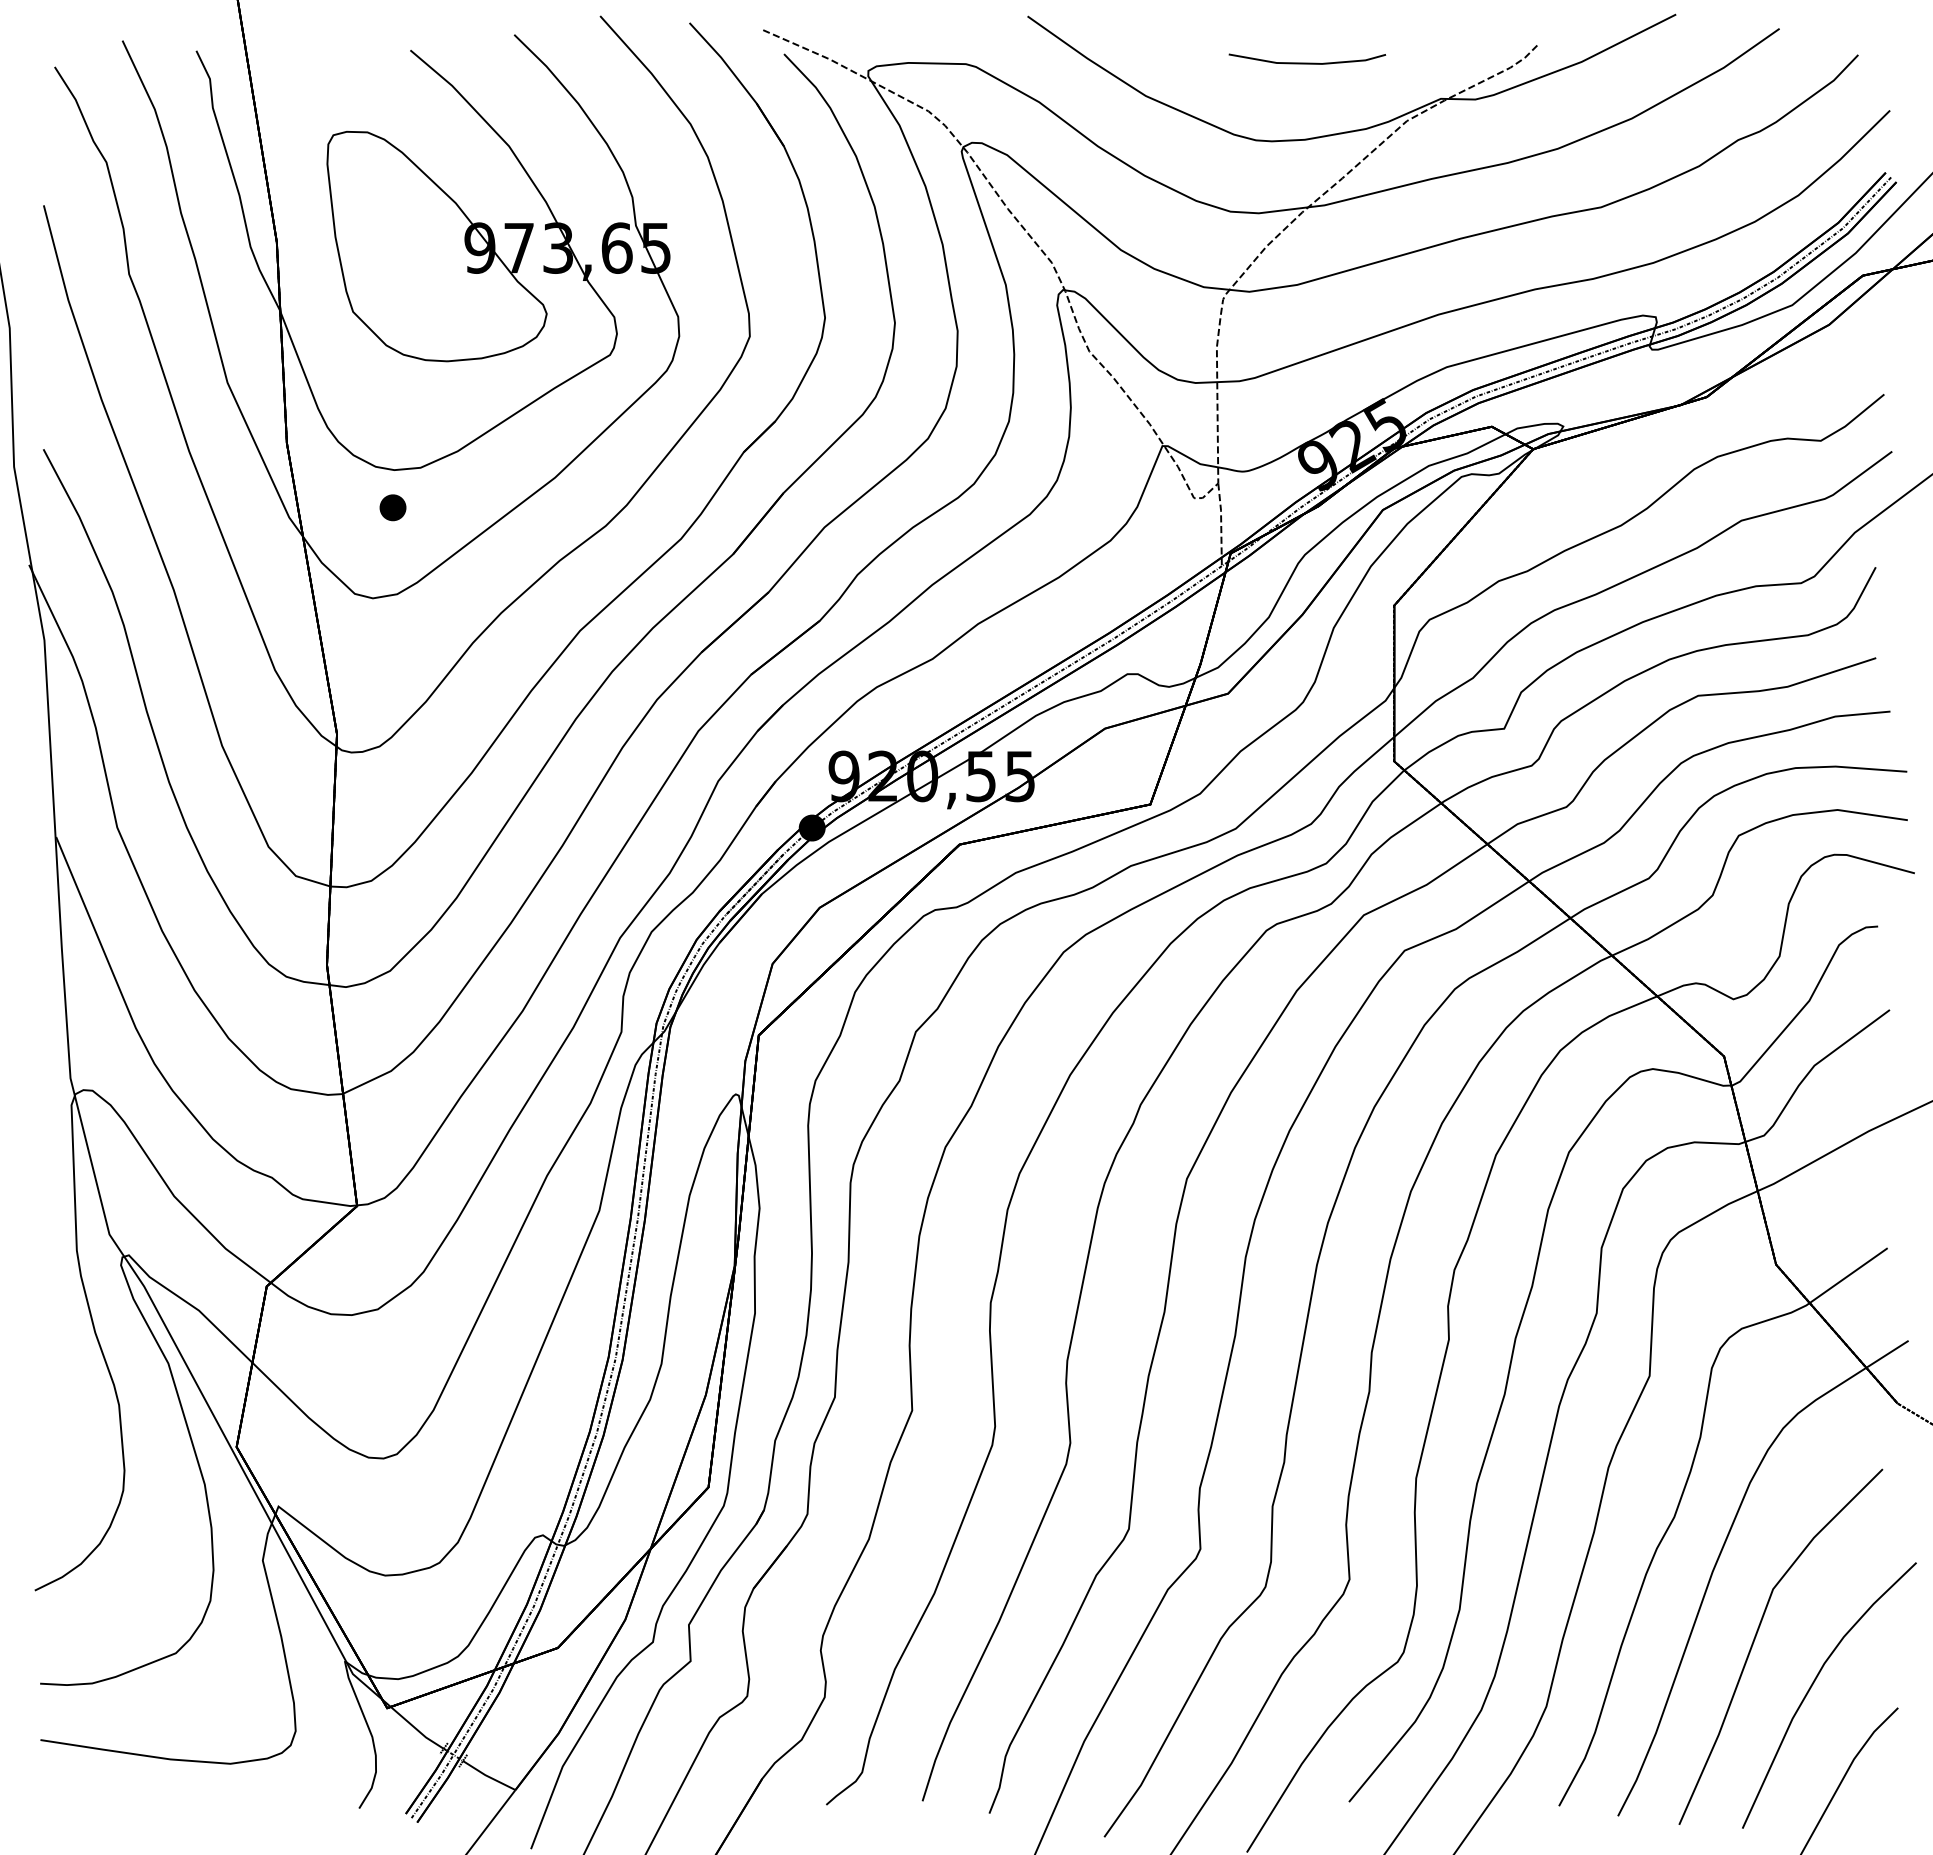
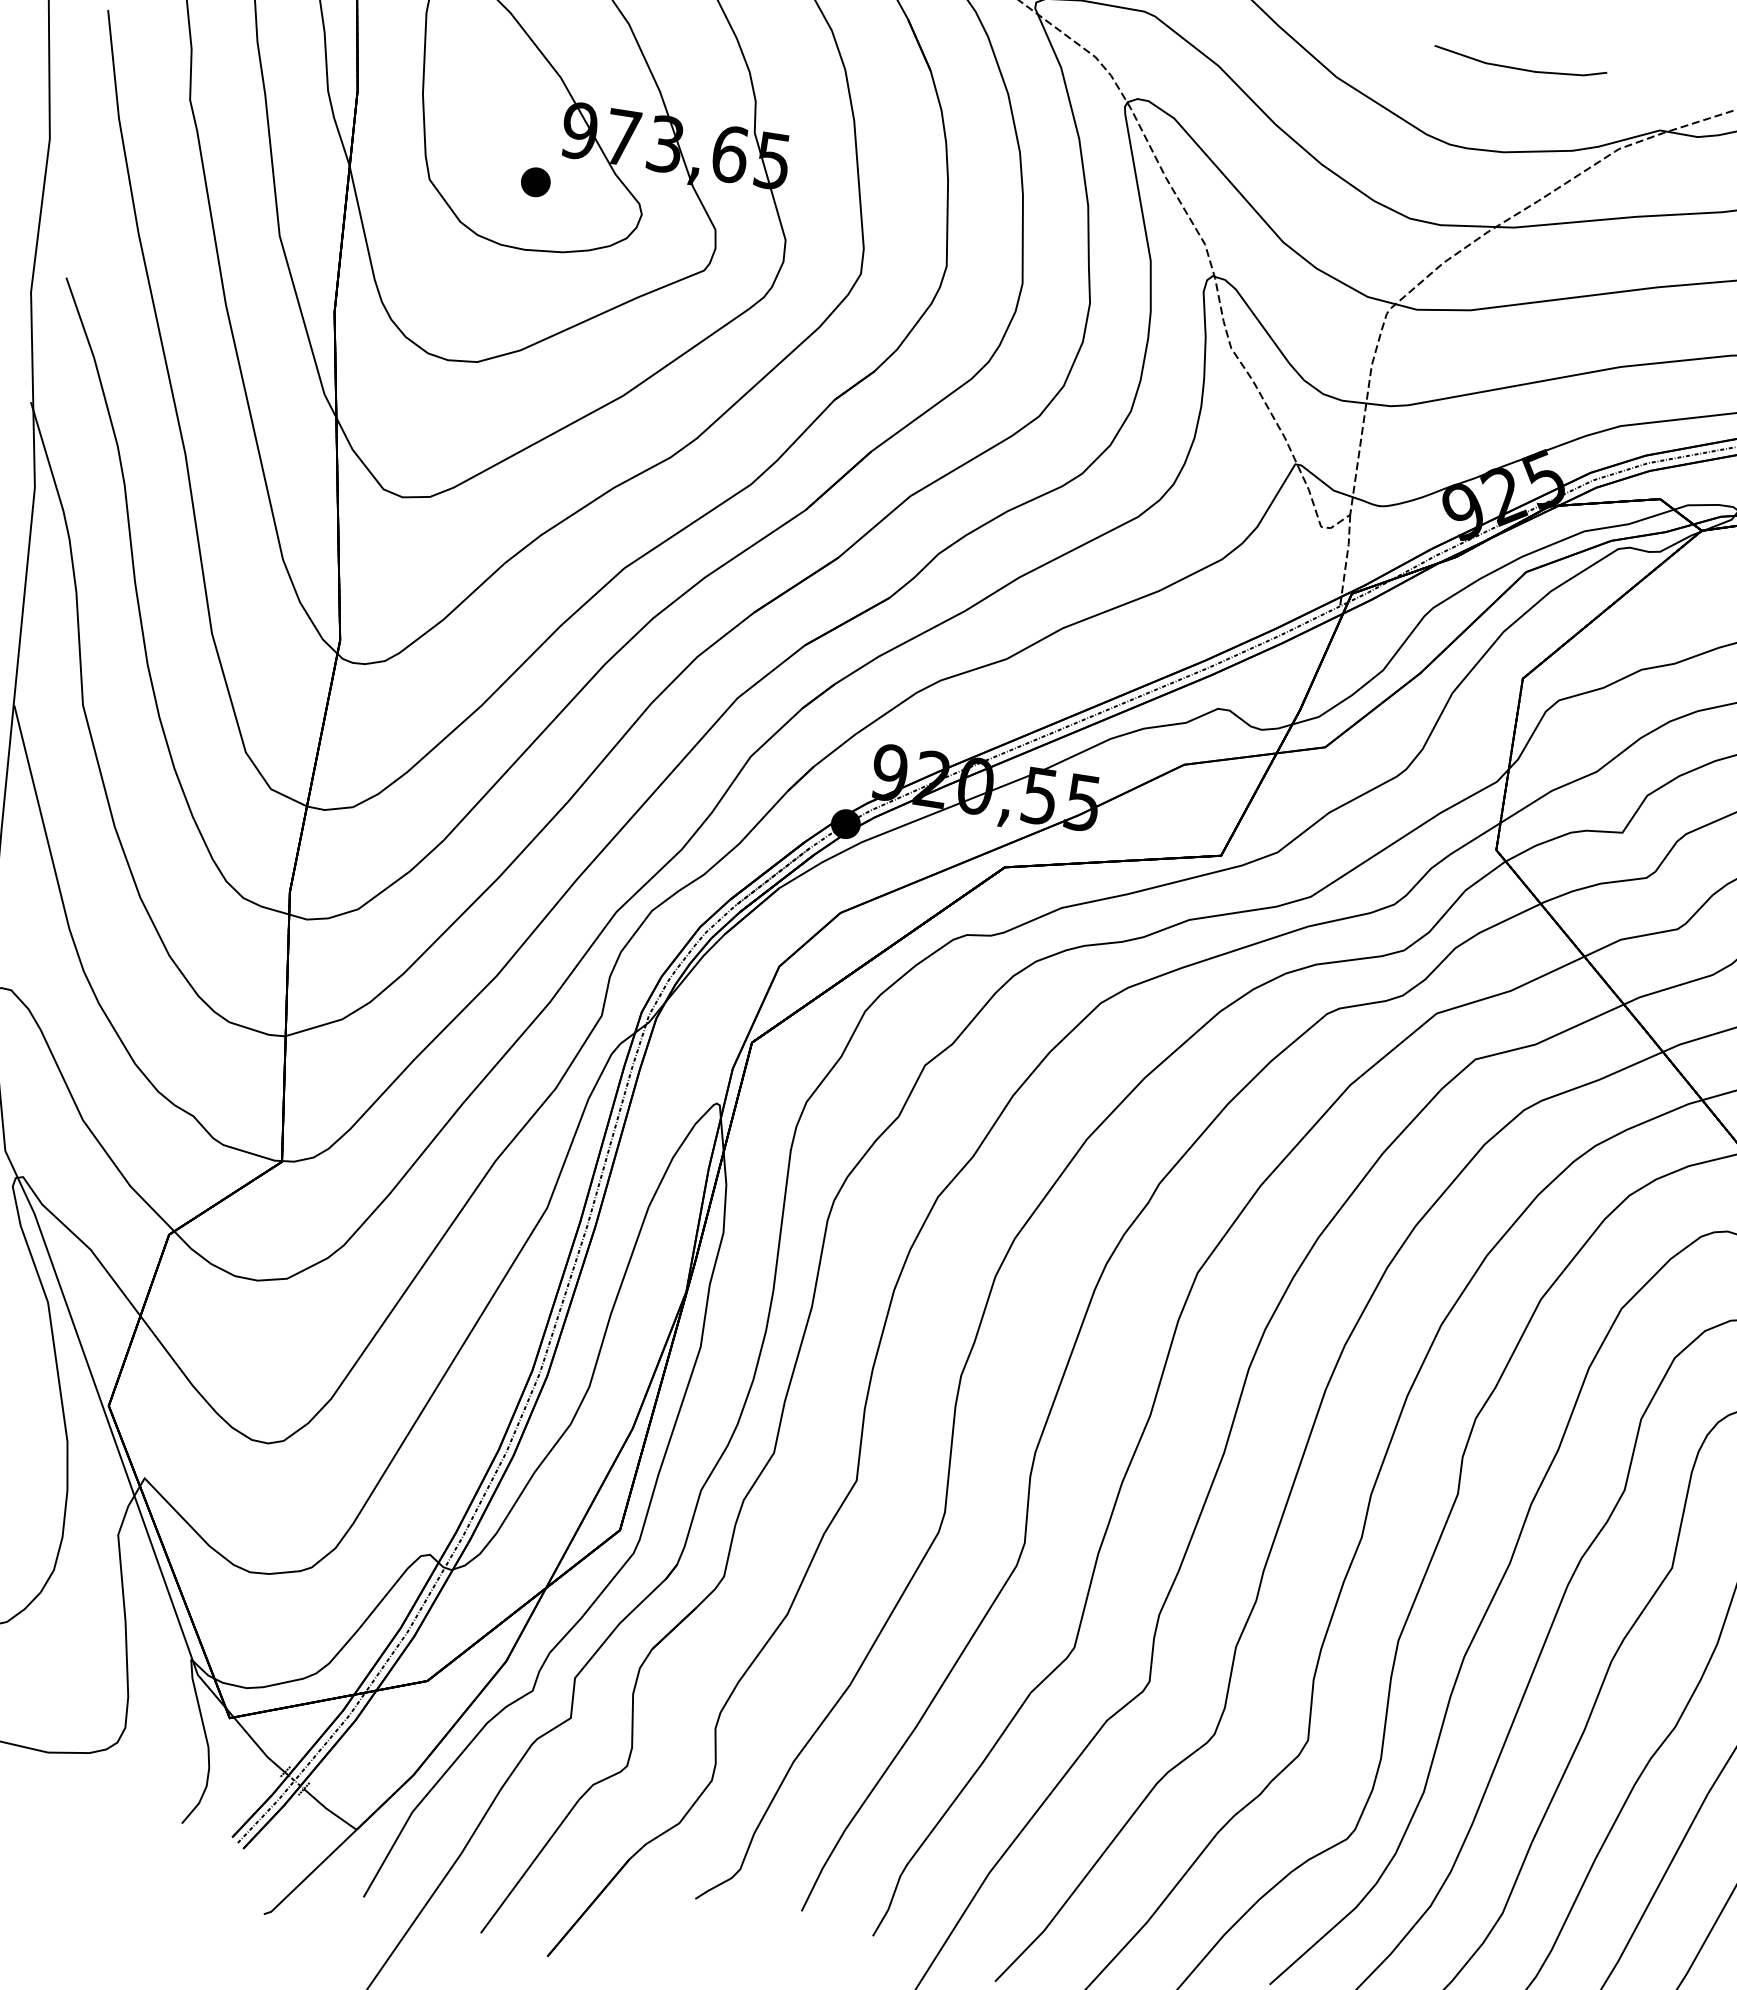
part: (392, 507) -> (535, 181), moved

